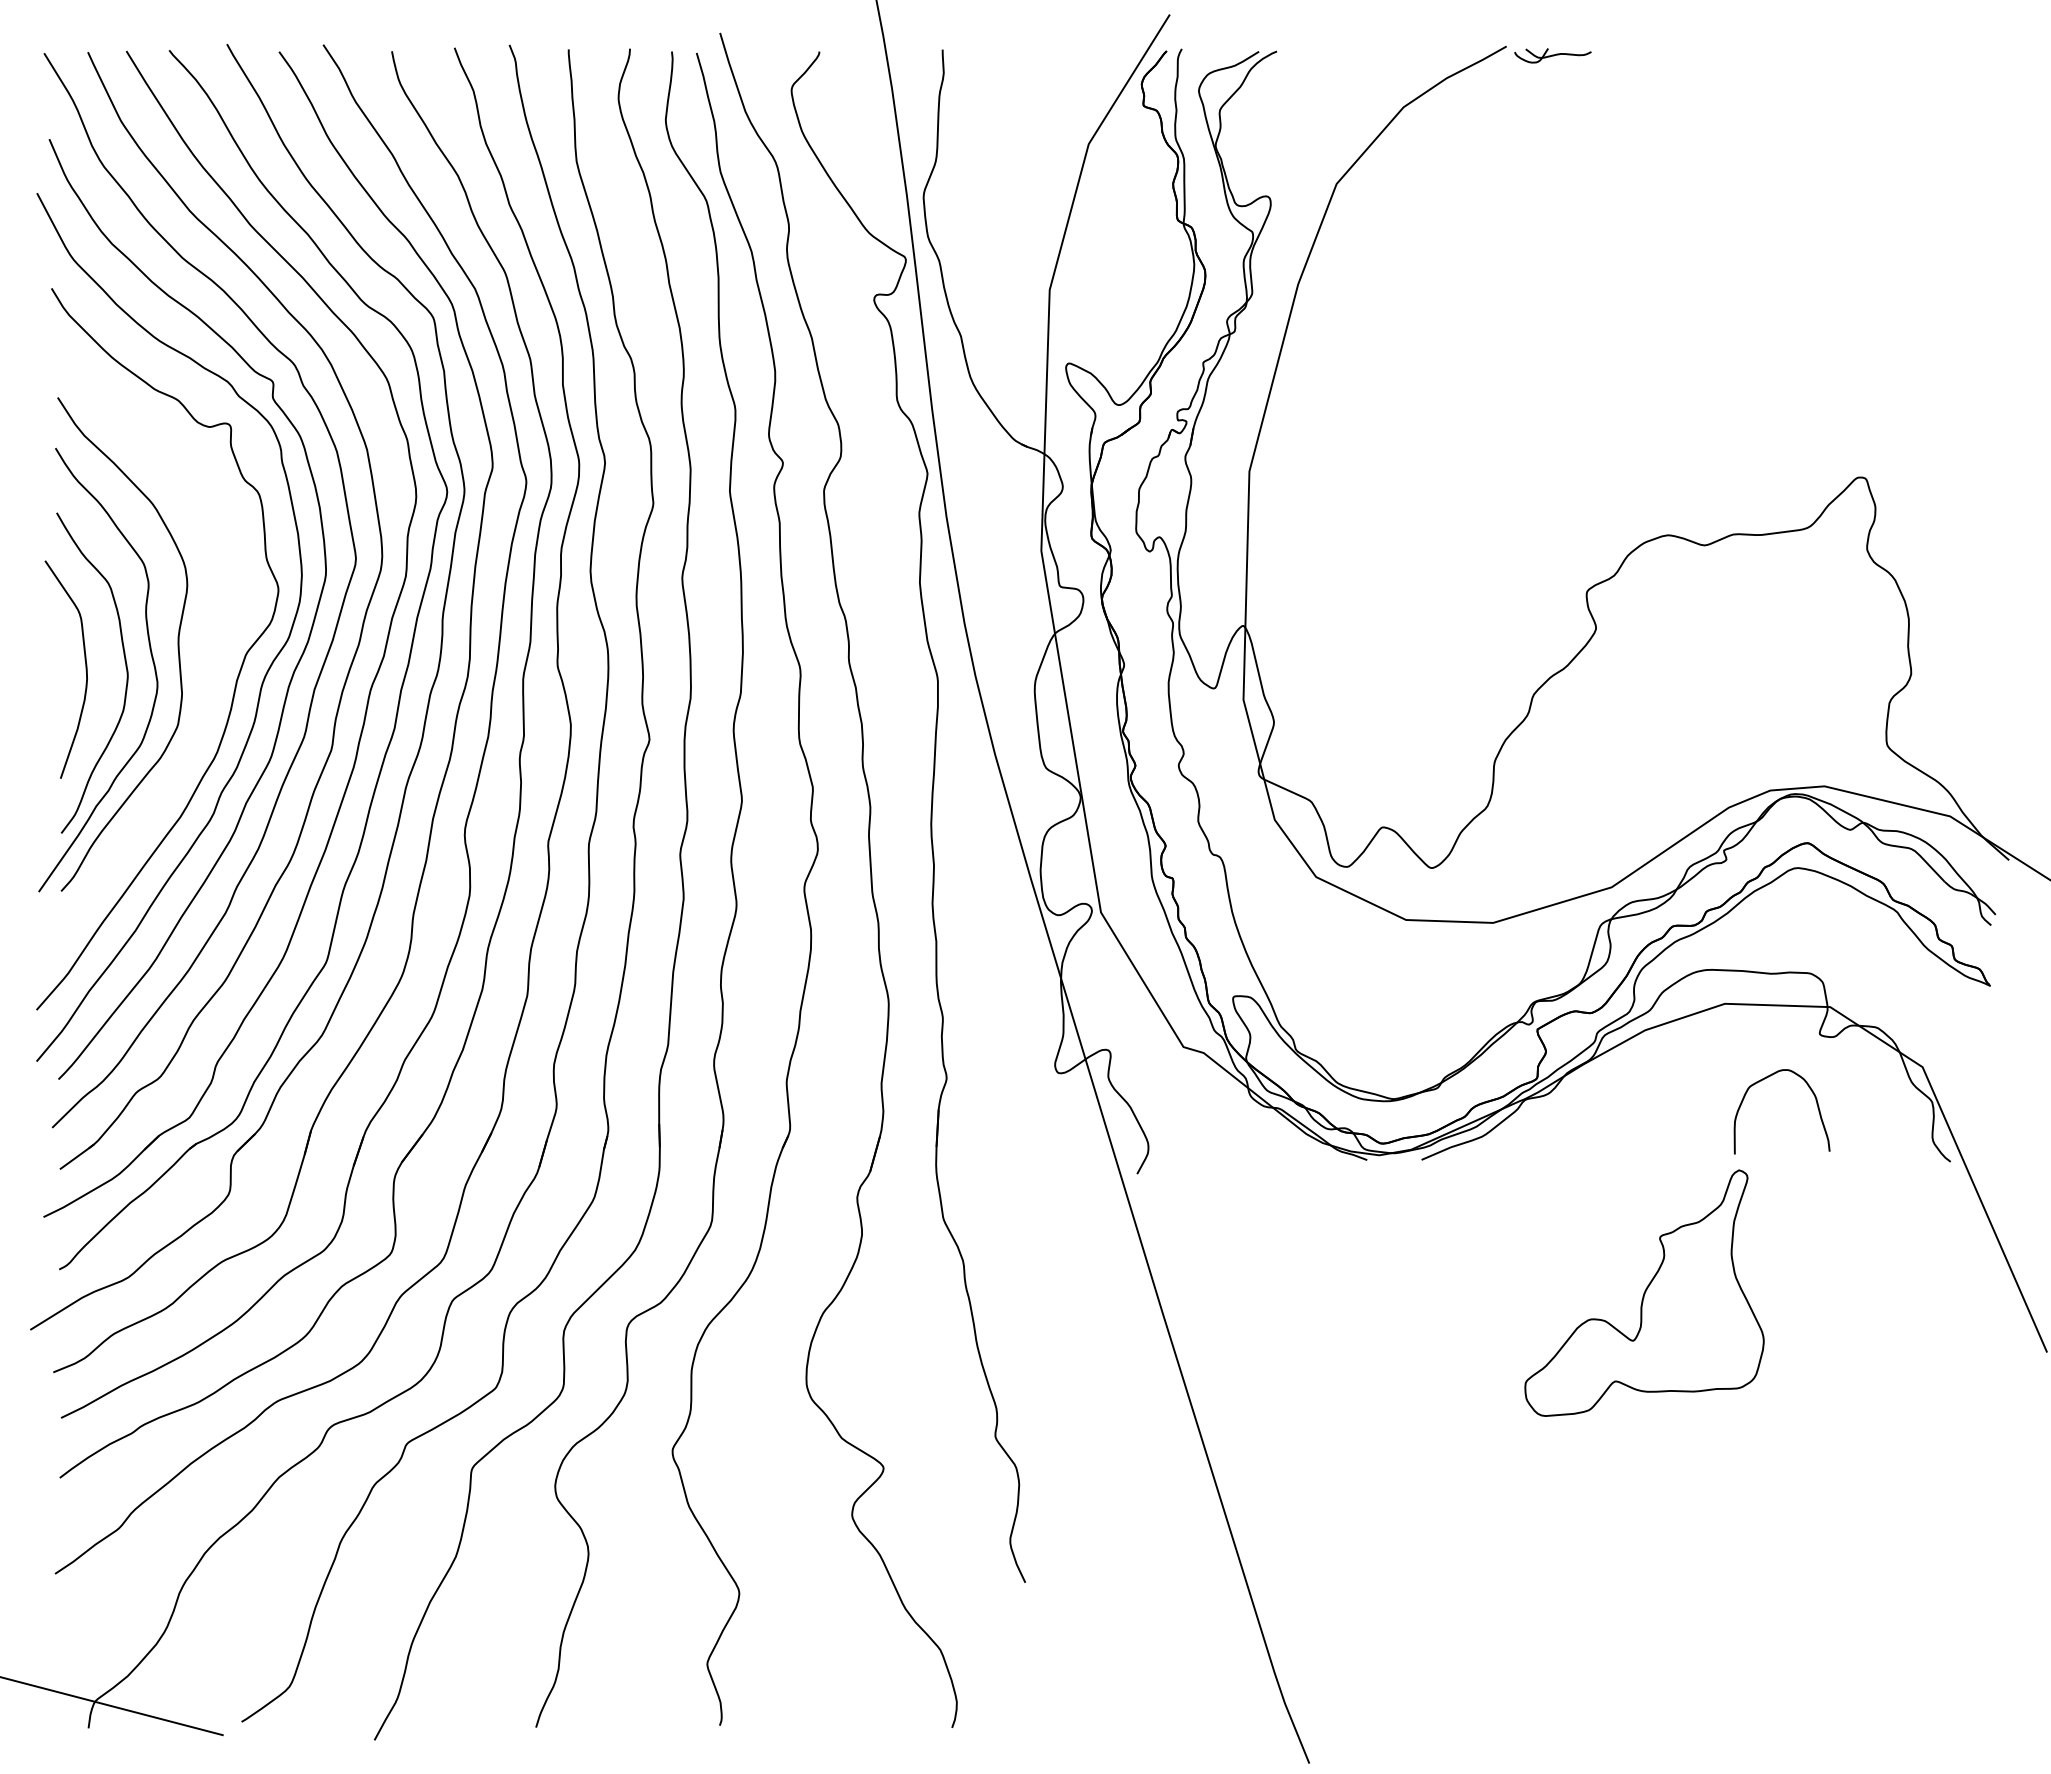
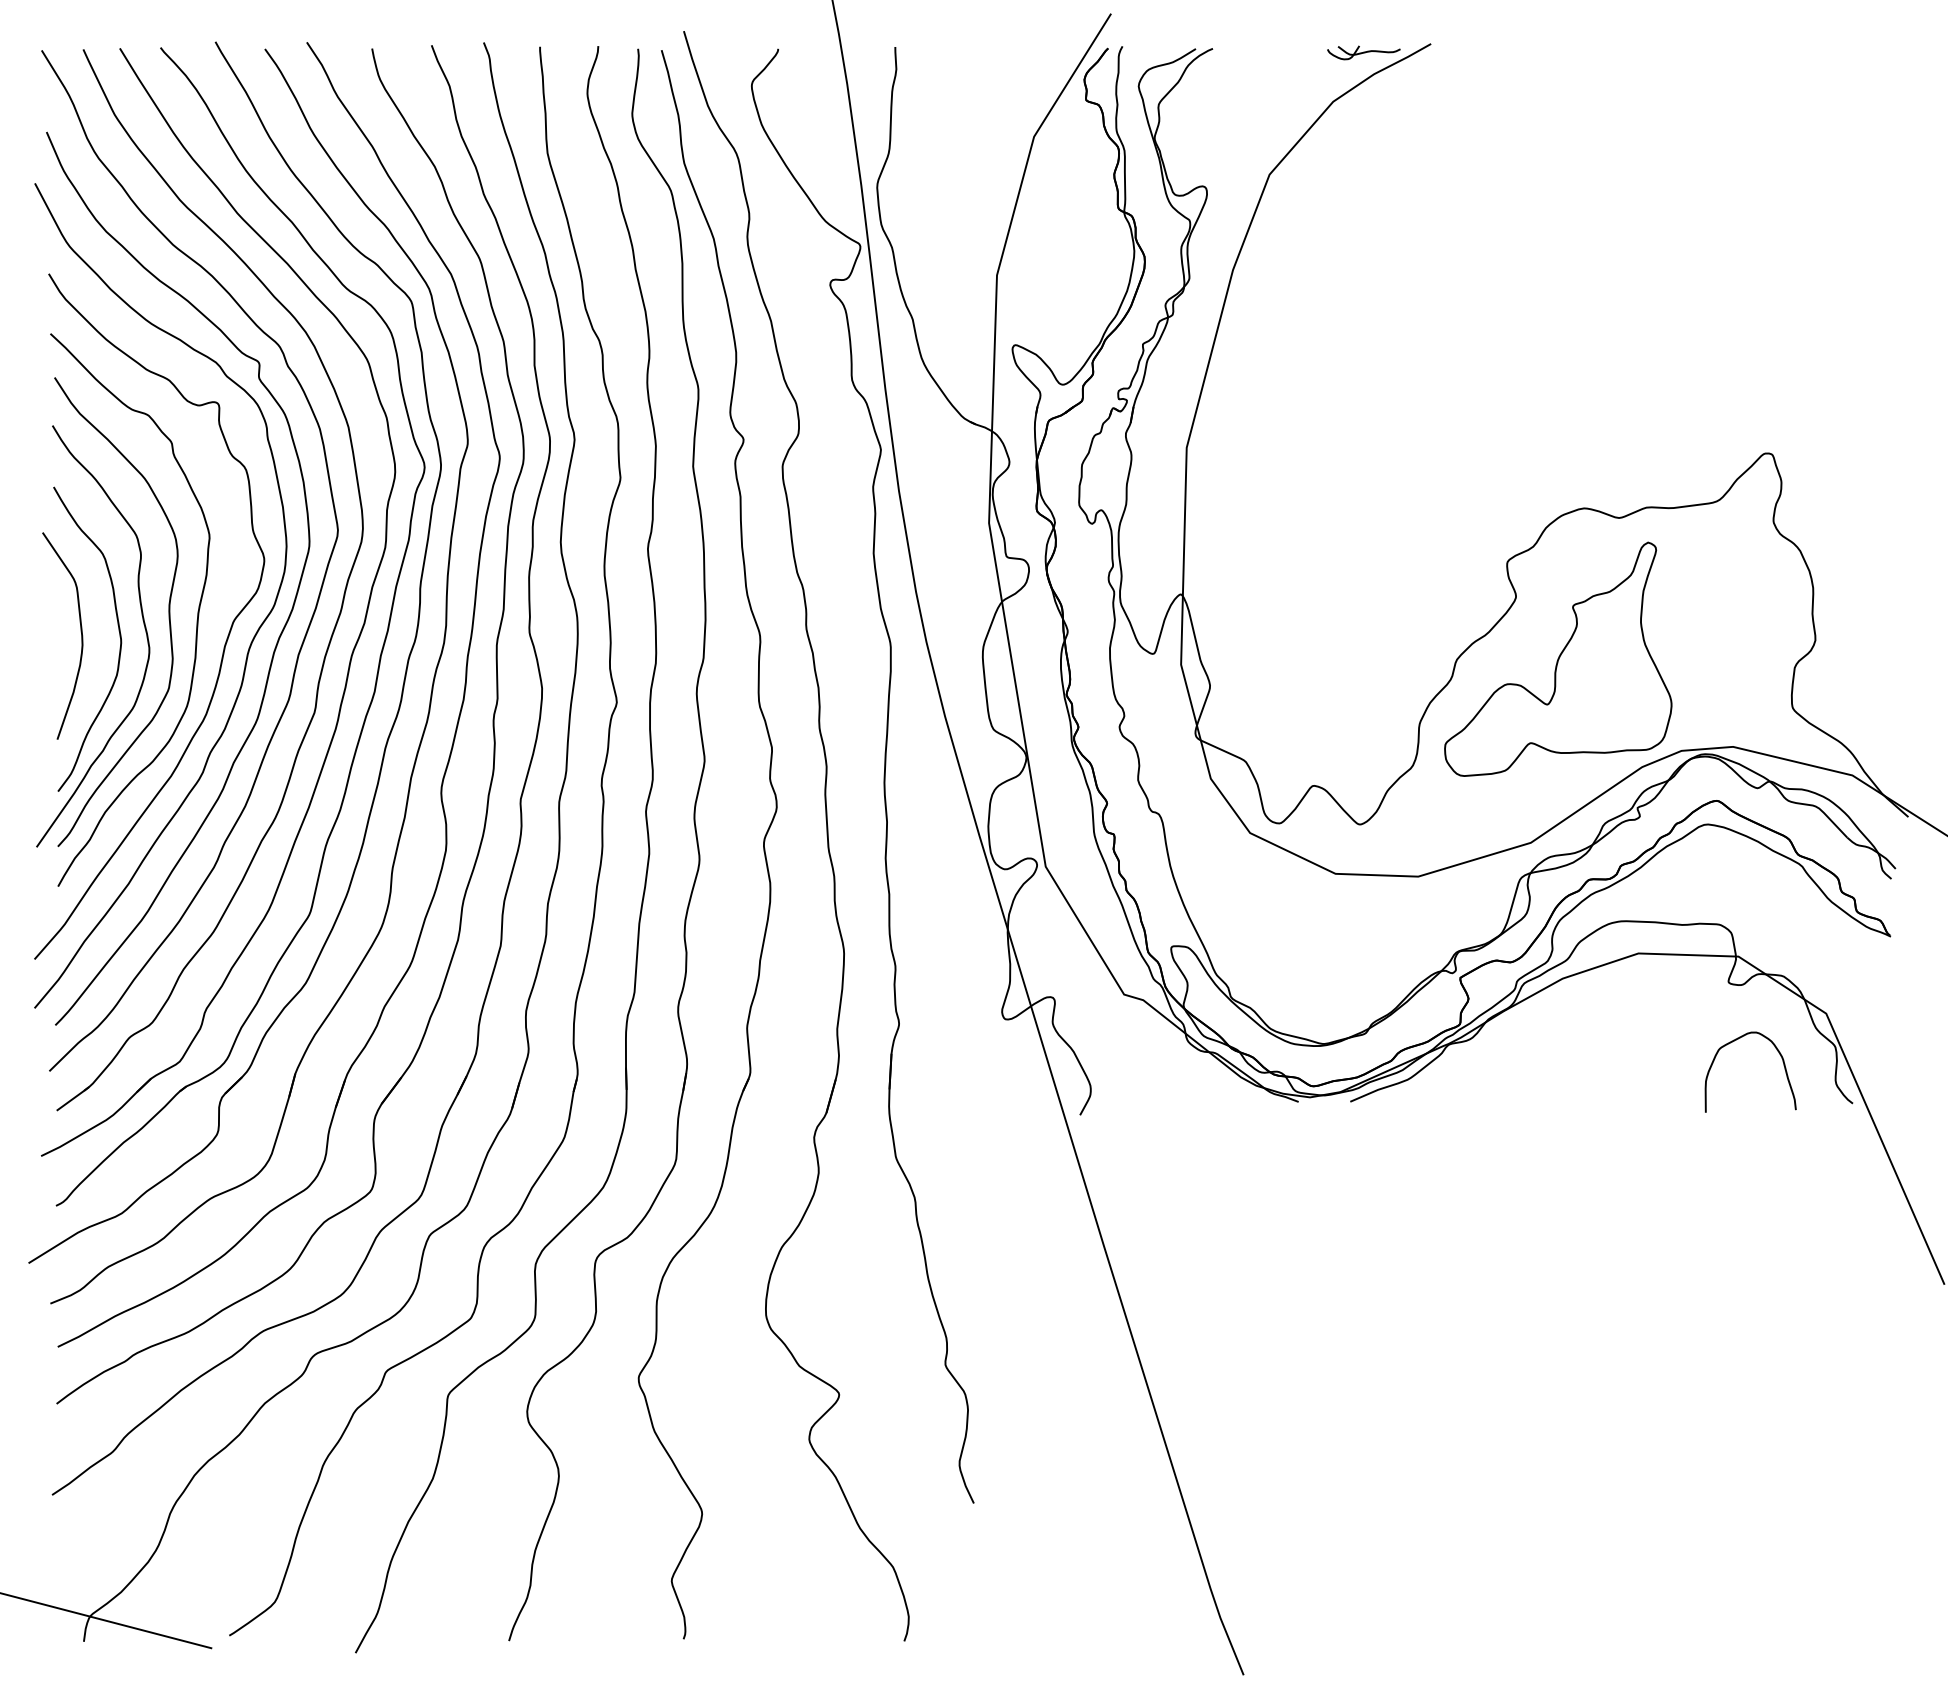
part: (1552, 55) -> (1363, 52), moved
curve: (207, 648) -> (196, 615), added
curve: (1816, 1104) -> (1783, 1065), moved
part: (1644, 1292) -> (1558, 658), moved

